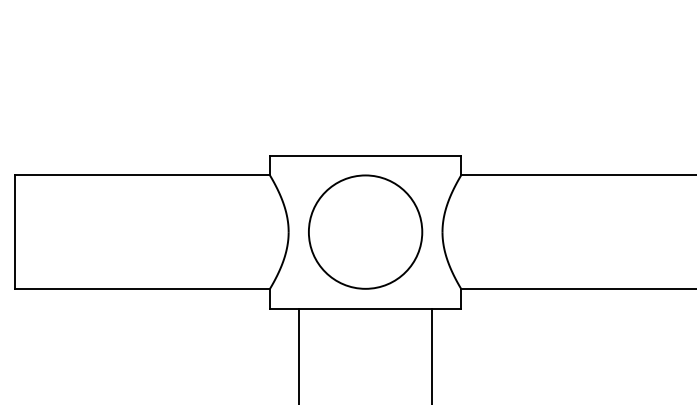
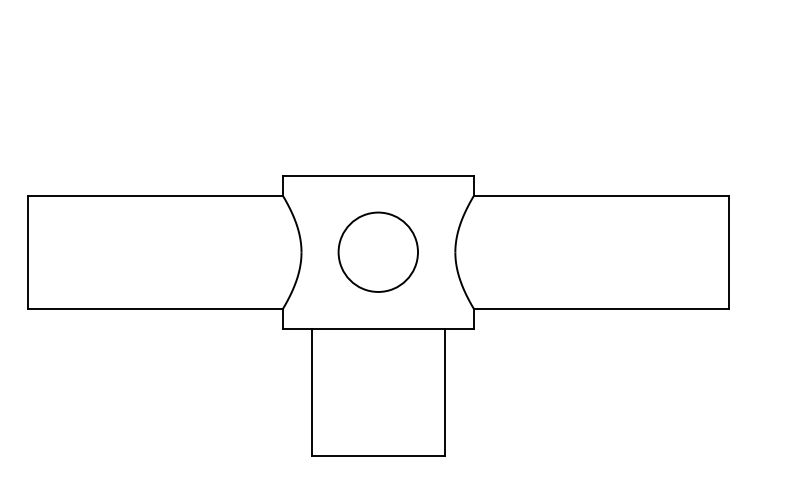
circle: (364, 231) -> (377, 251), size x0.7

